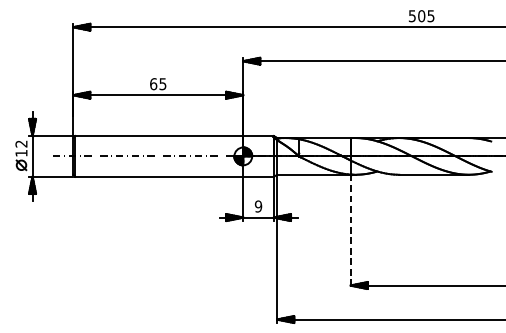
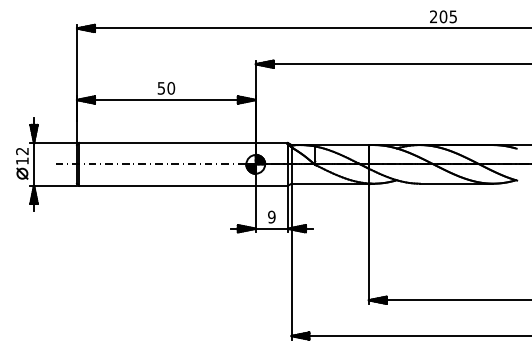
text: (412, 15) -> (433, 16), 505 -> 205
text: (158, 84) -> (166, 88), 65 -> 50
line: (350, 232) -> (368, 244), dashed -> solid

